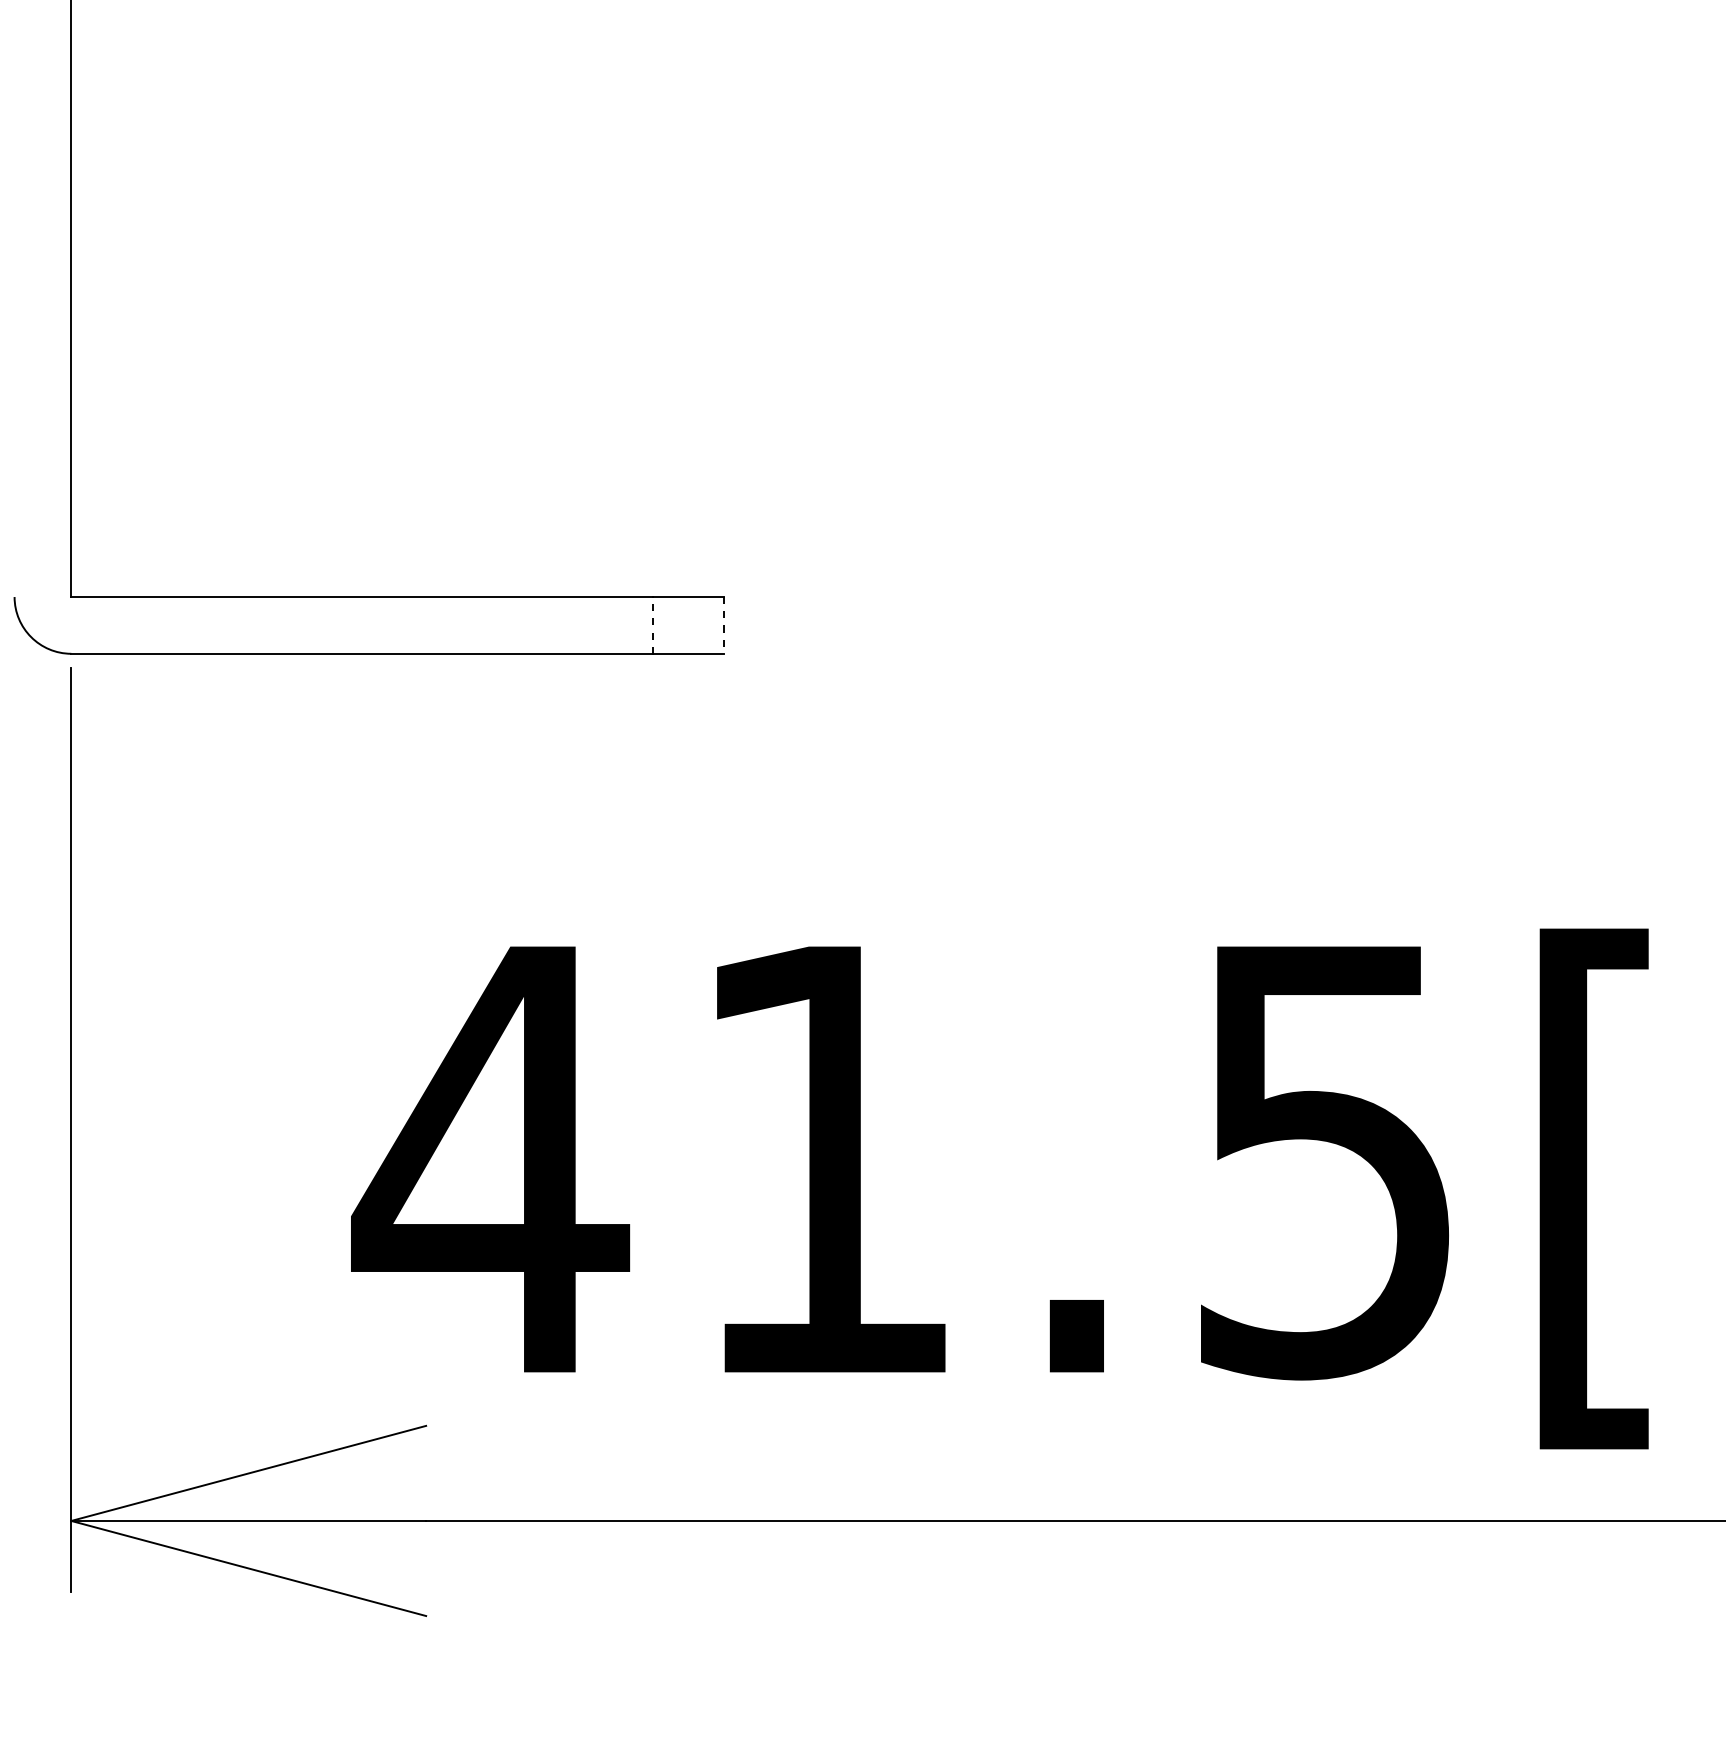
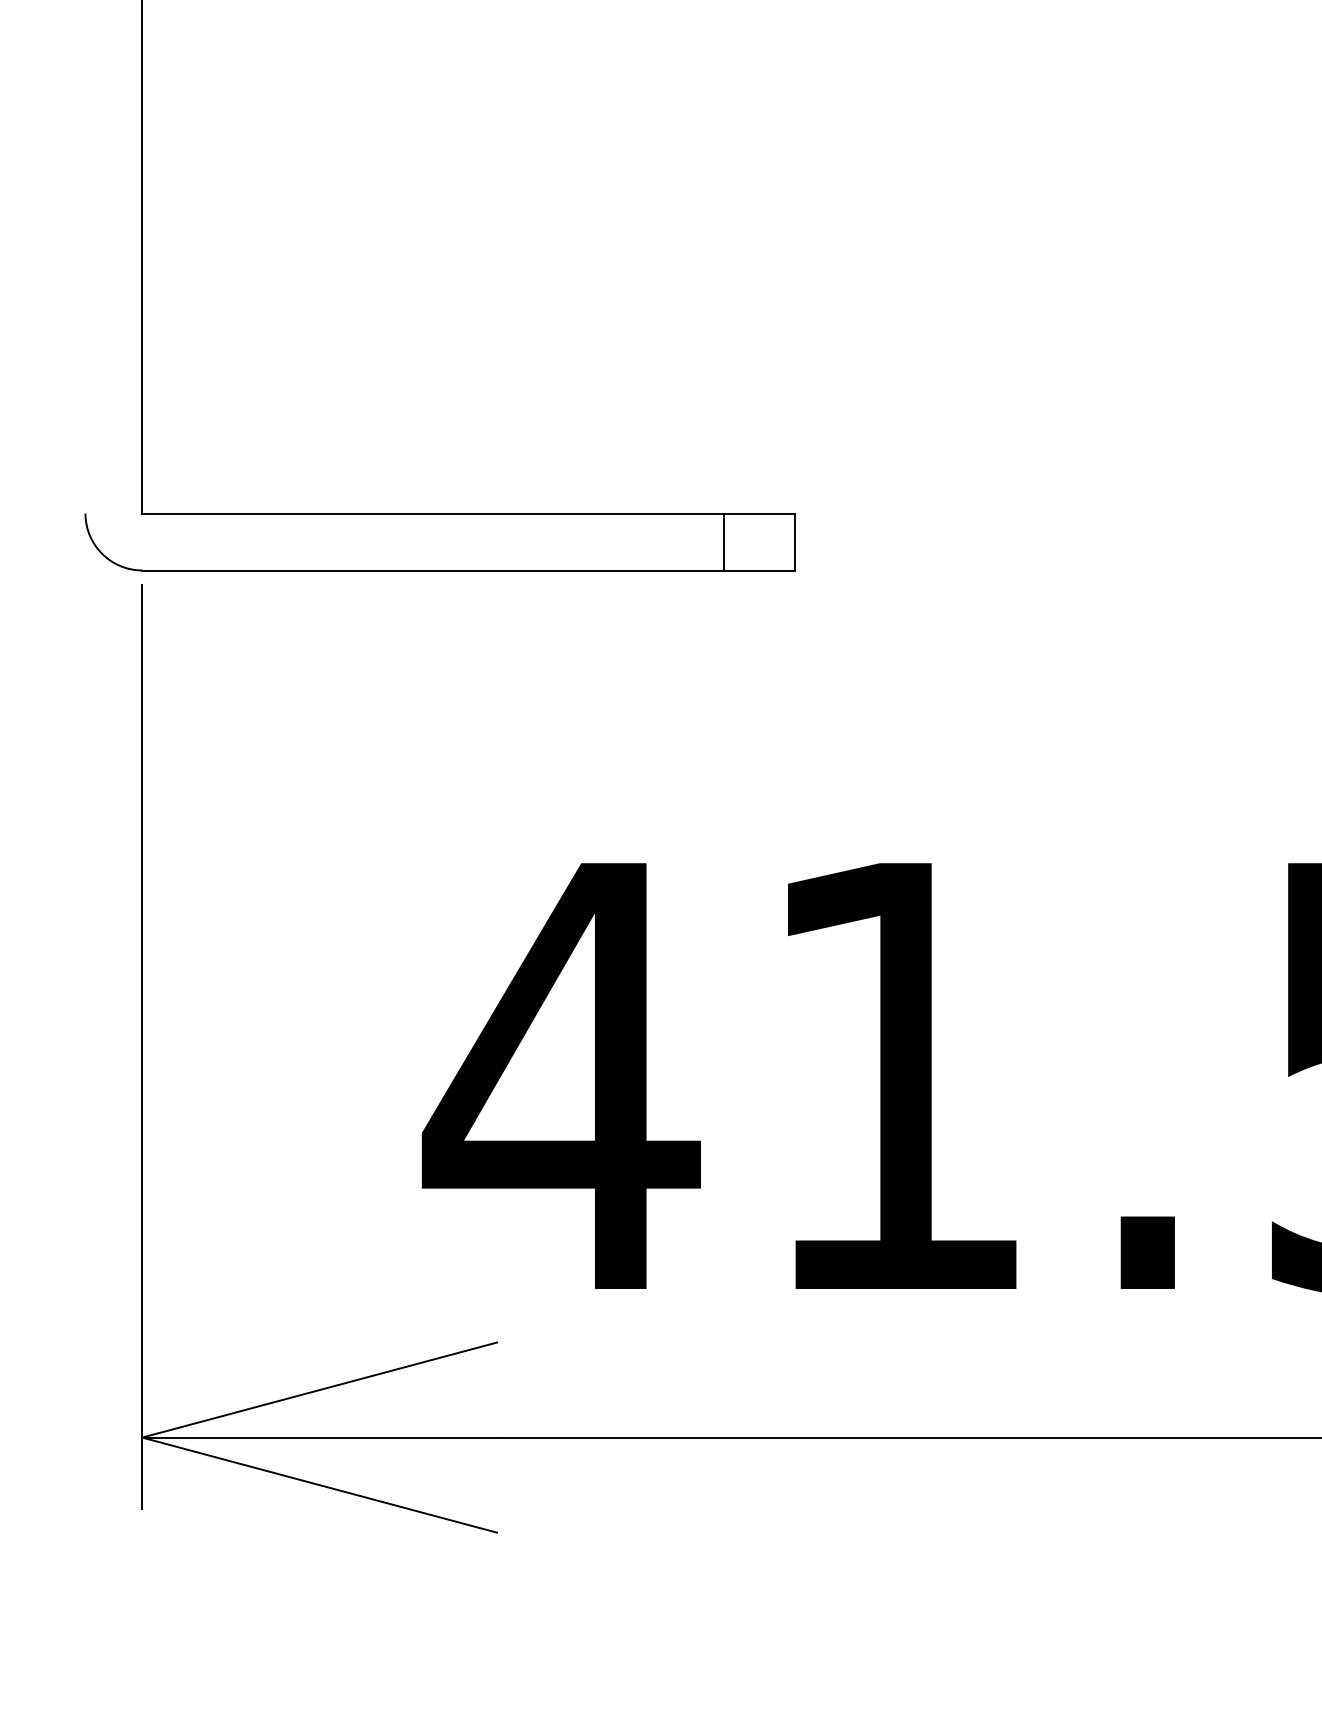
line: (653, 624) -> (724, 541), dashed -> solid
line: (724, 625) -> (795, 542), dashed -> solid

